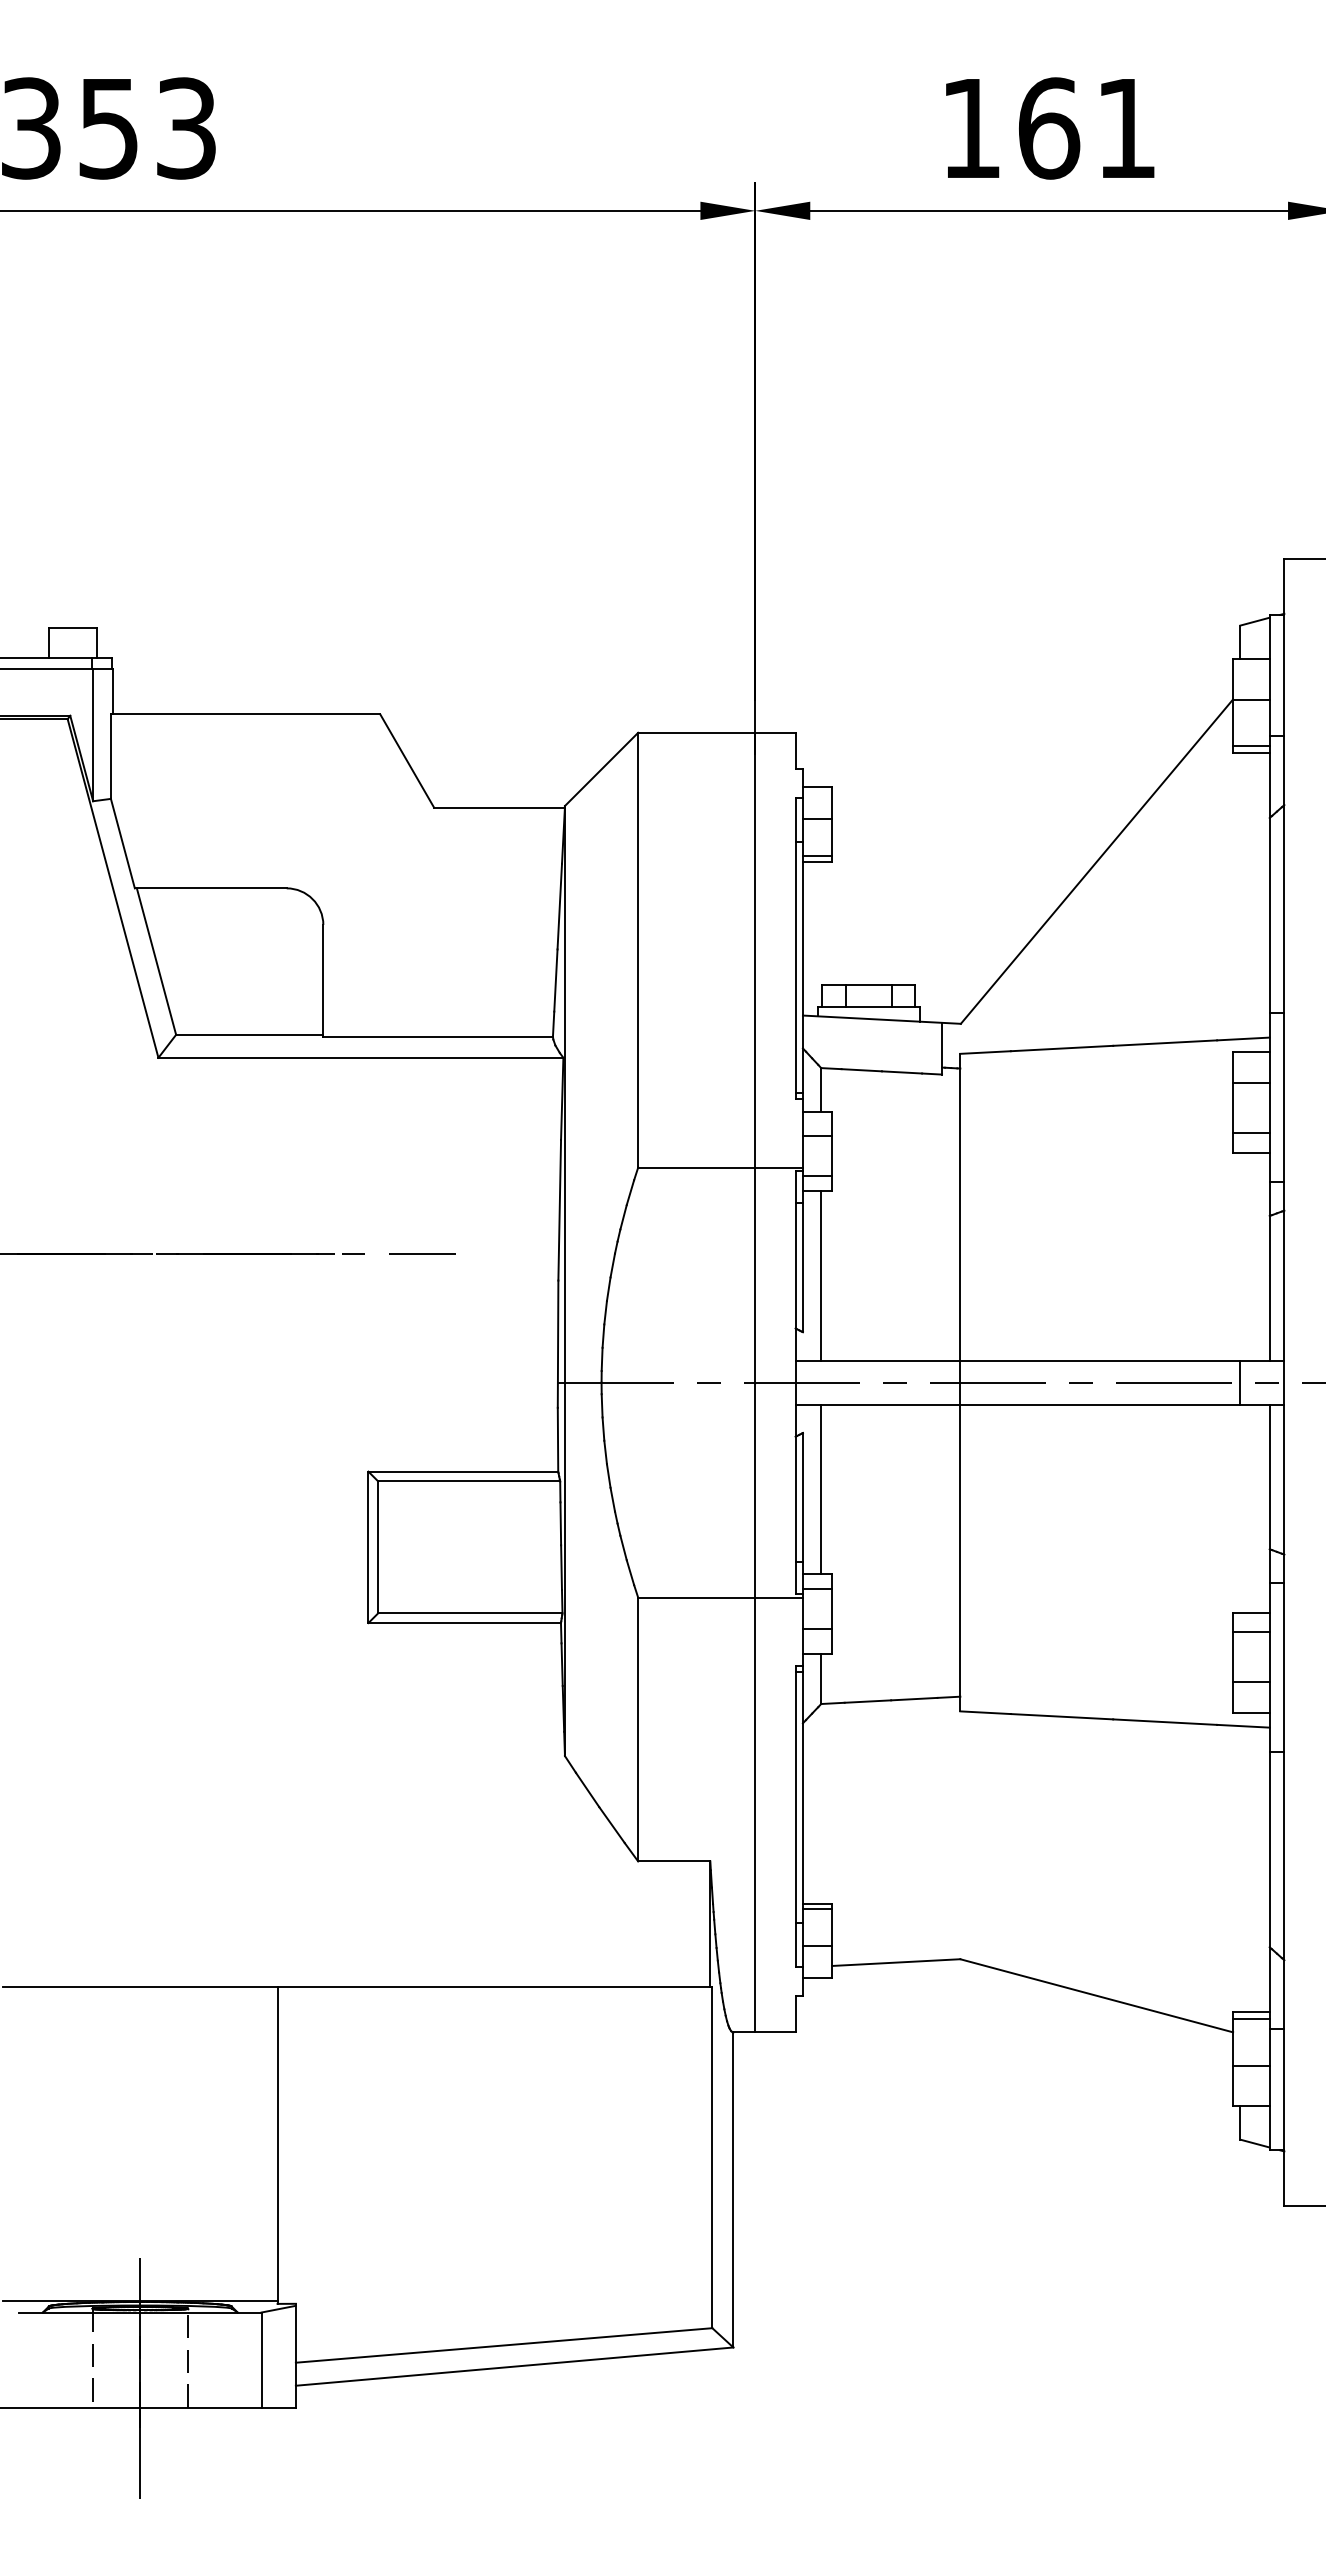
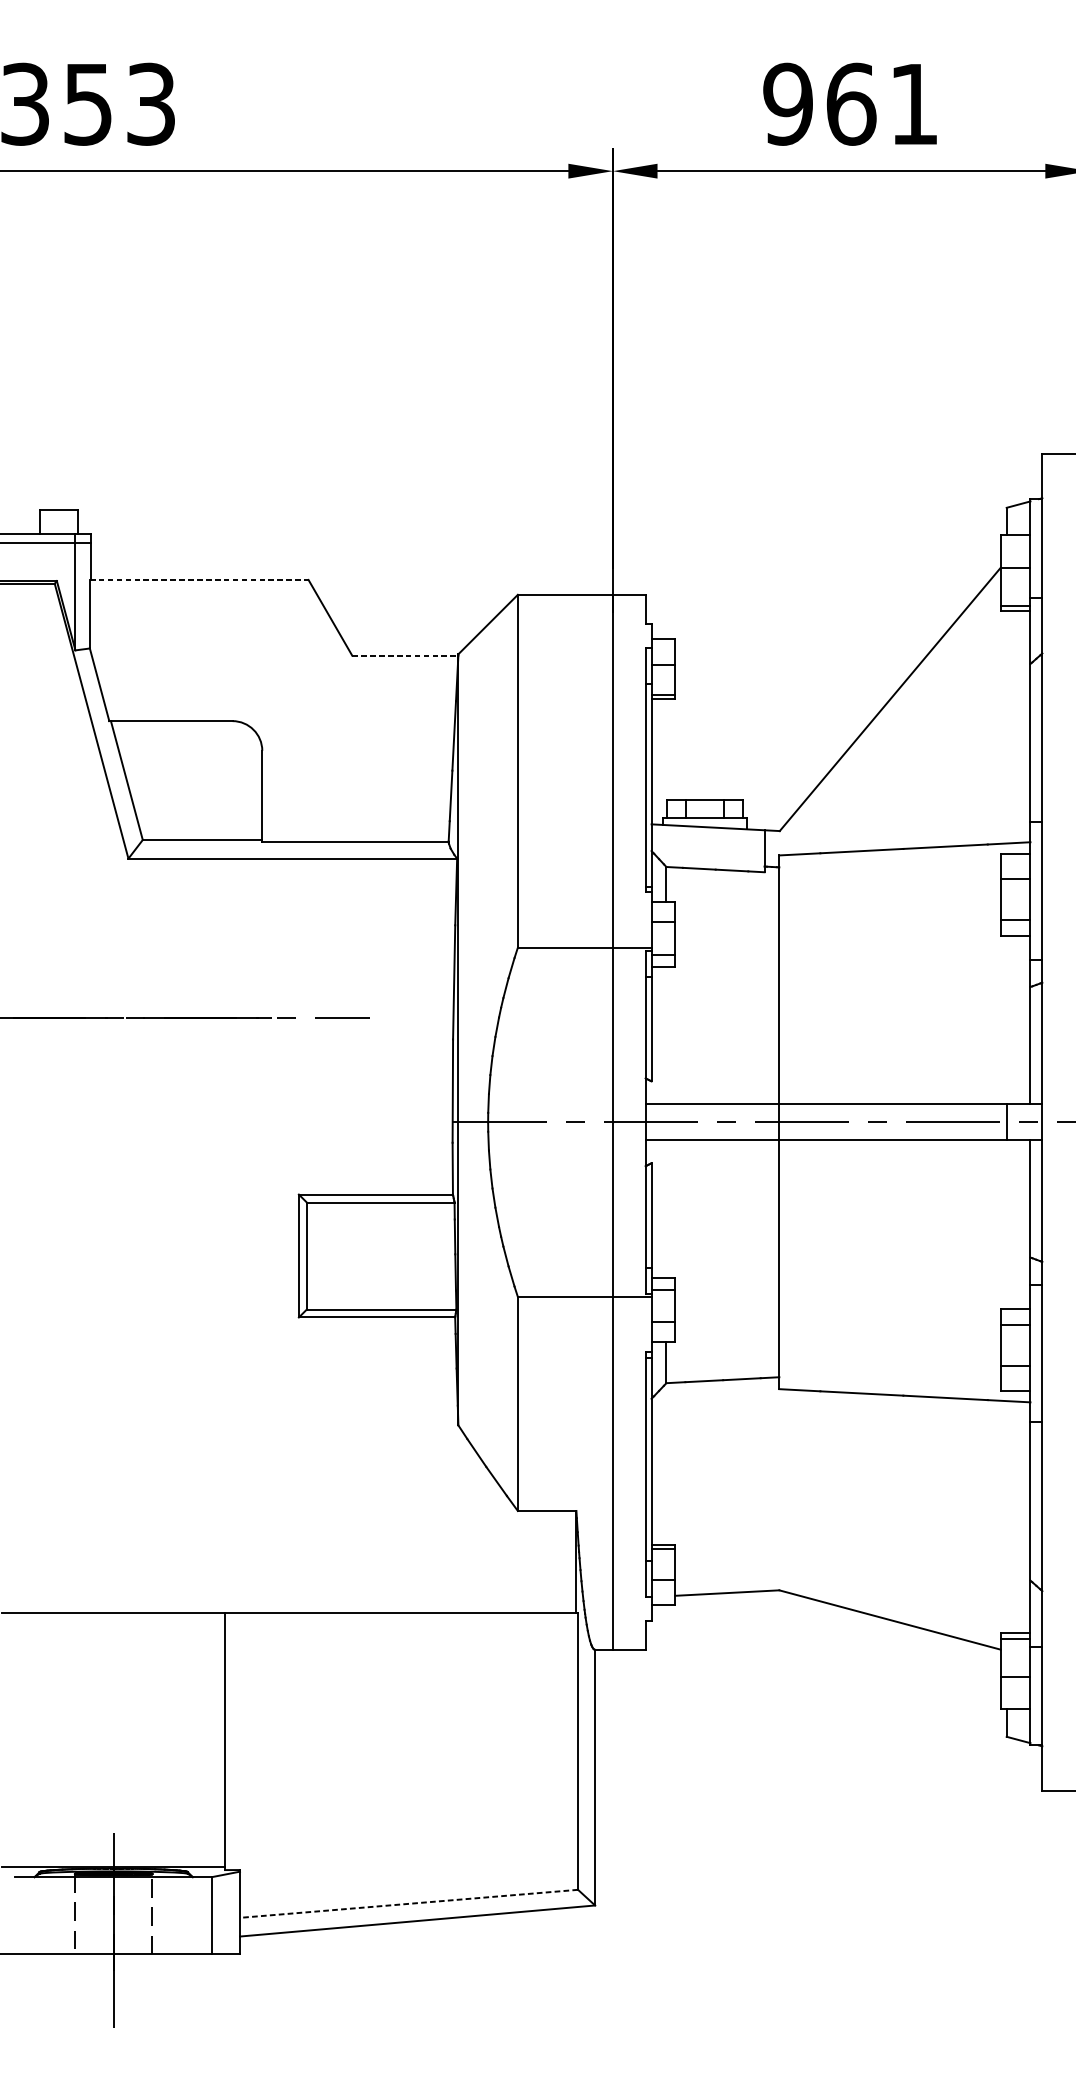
text: (970, 128) -> (787, 104), 161 -> 961
line: (245, 714) -> (199, 579), solid -> dashed
line: (500, 807) -> (406, 655), solid -> dashed
line: (821, 1275) -> (666, 1035), removed
line: (821, 1489) -> (666, 1209), removed
line: (504, 2345) -> (409, 1903), solid -> dashed

